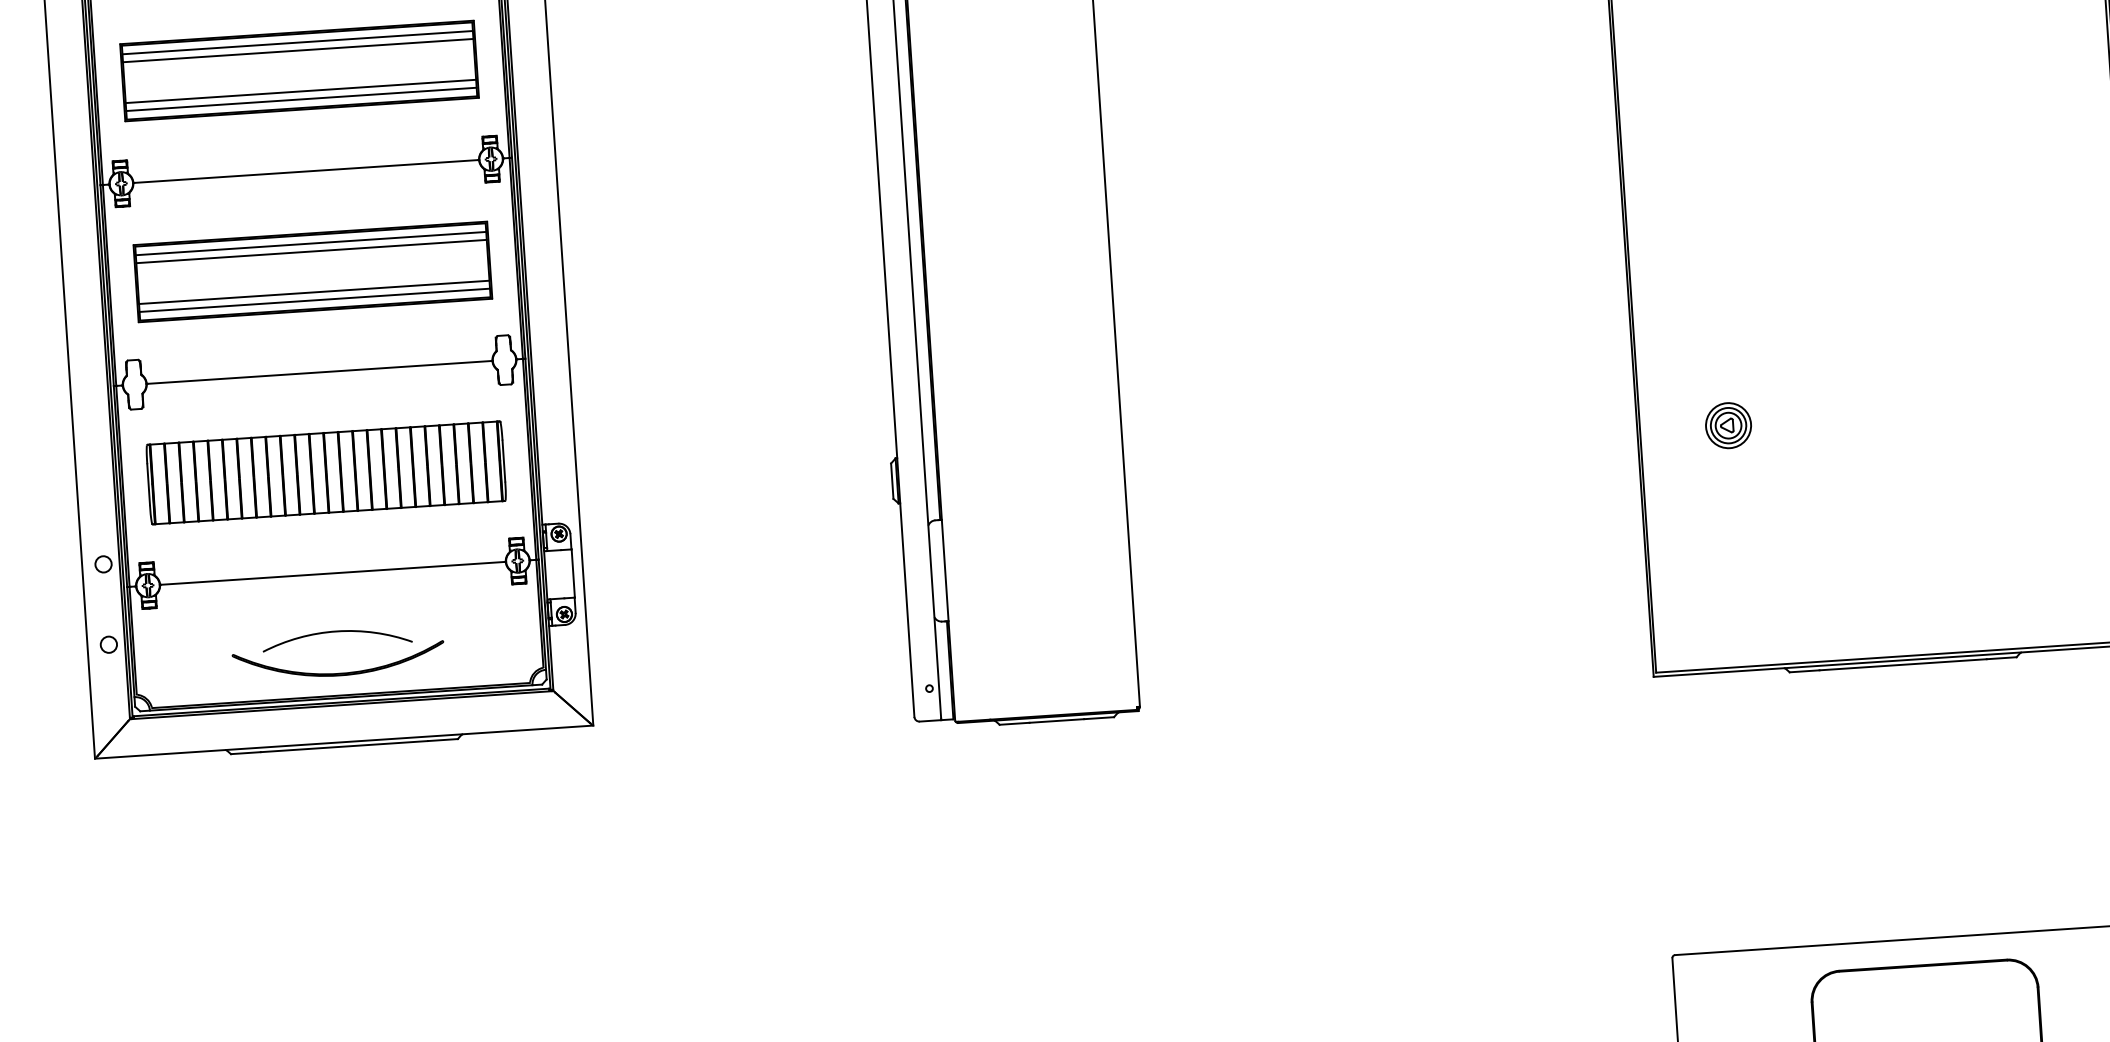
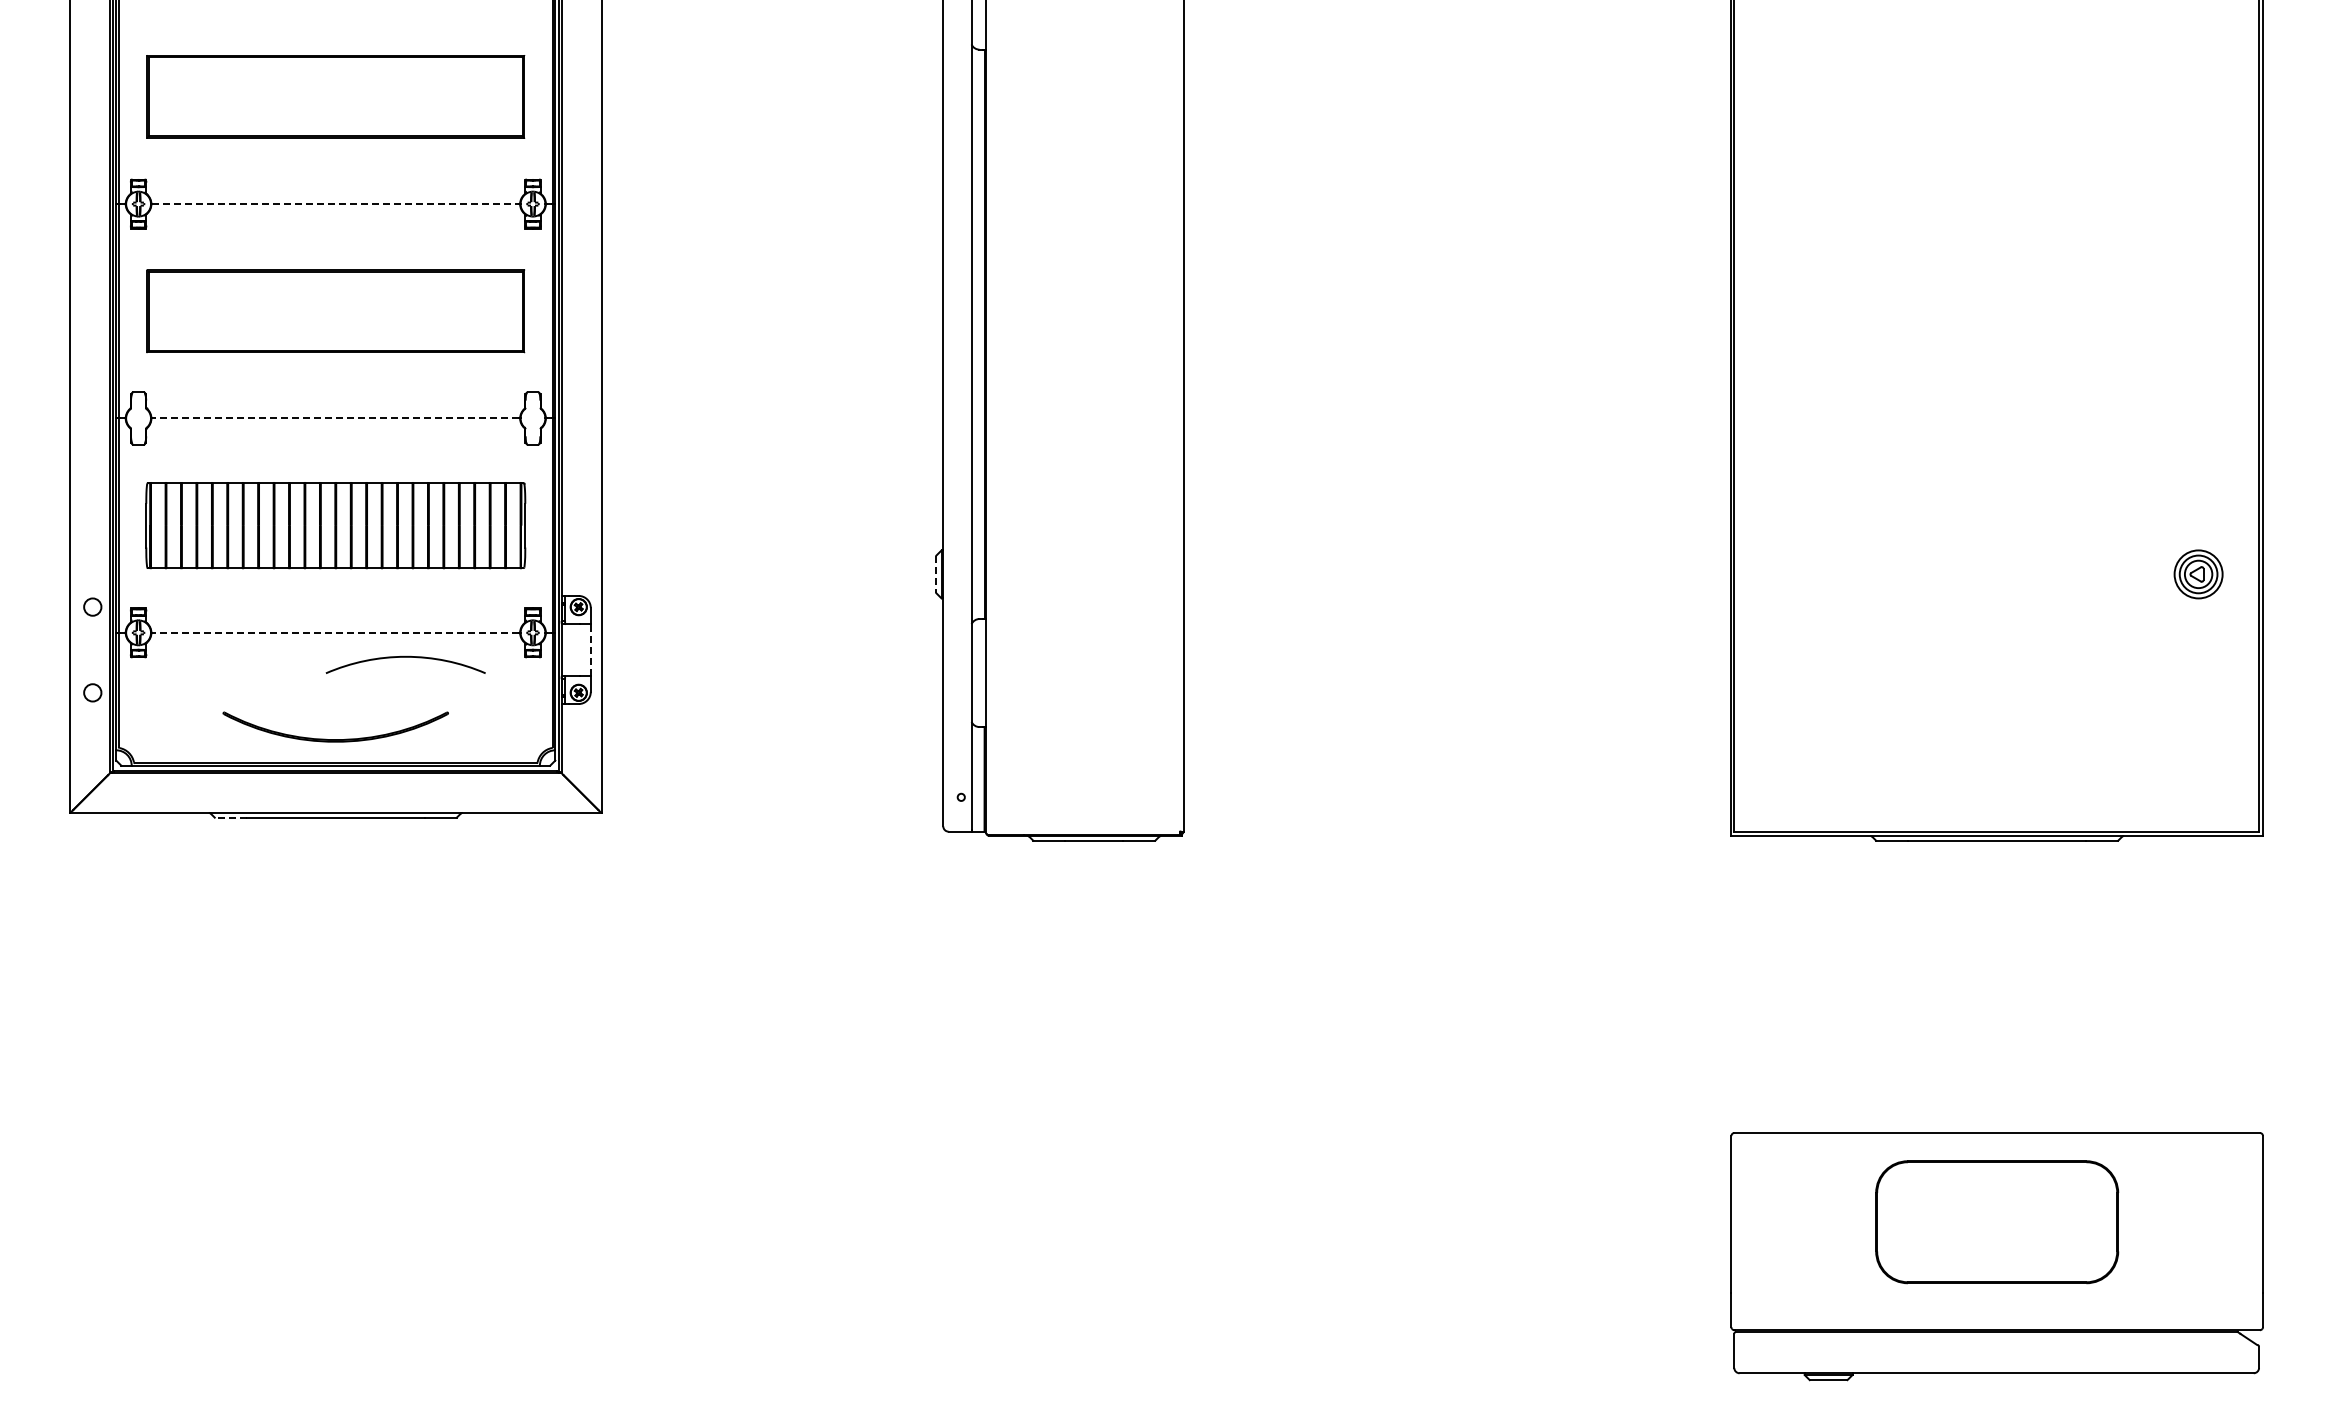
line: (297, 42) -> (335, 66), removed
line: (297, 50) -> (335, 75), removed
line: (300, 91) -> (335, 118), removed
line: (301, 99) -> (335, 127), removed
line: (306, 171) -> (336, 204), solid -> dashed
line: (310, 244) -> (335, 281), removed
line: (311, 251) -> (335, 289), removed
line: (314, 292) -> (335, 333), removed
line: (314, 300) -> (335, 341), removed
line: (319, 372) -> (335, 418), solid -> dashed
part: (1728, 425) -> (2198, 574), moved
line: (892, 481) -> (936, 574), solid -> dashed
line: (332, 573) -> (335, 632), solid -> dashed
line: (573, 573) -> (591, 650), solid -> dashed
arc: (336, 632) -> (405, 657), moved
line: (245, 752) -> (230, 817), solid -> dashed

